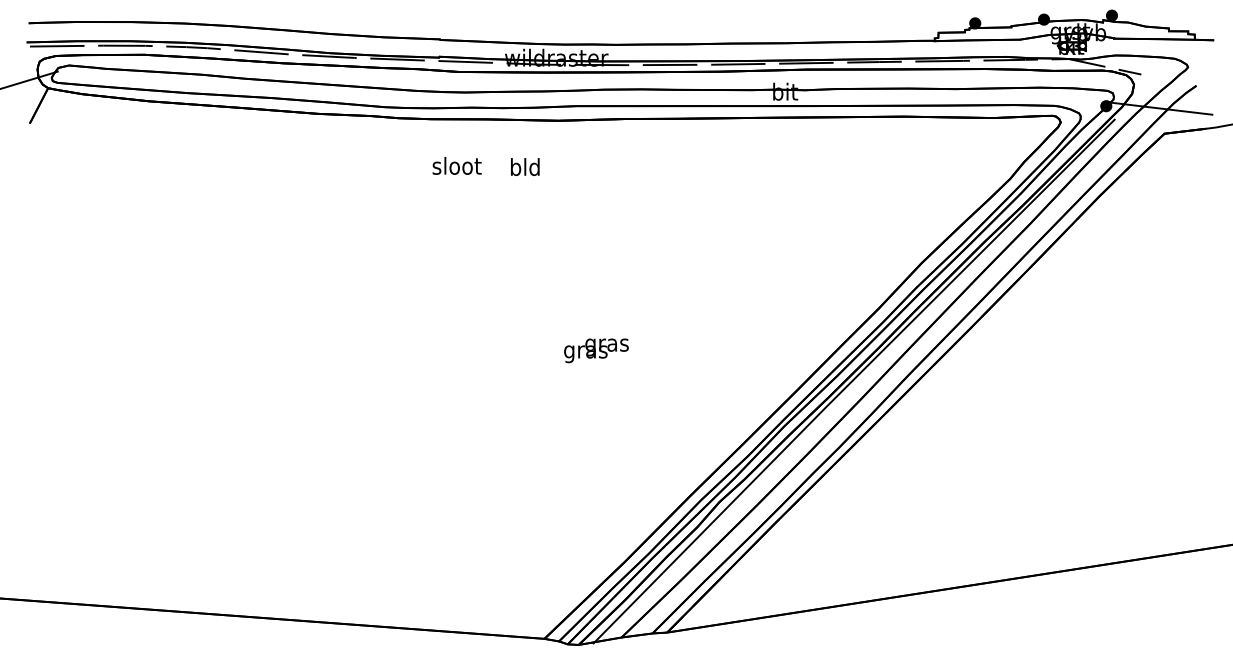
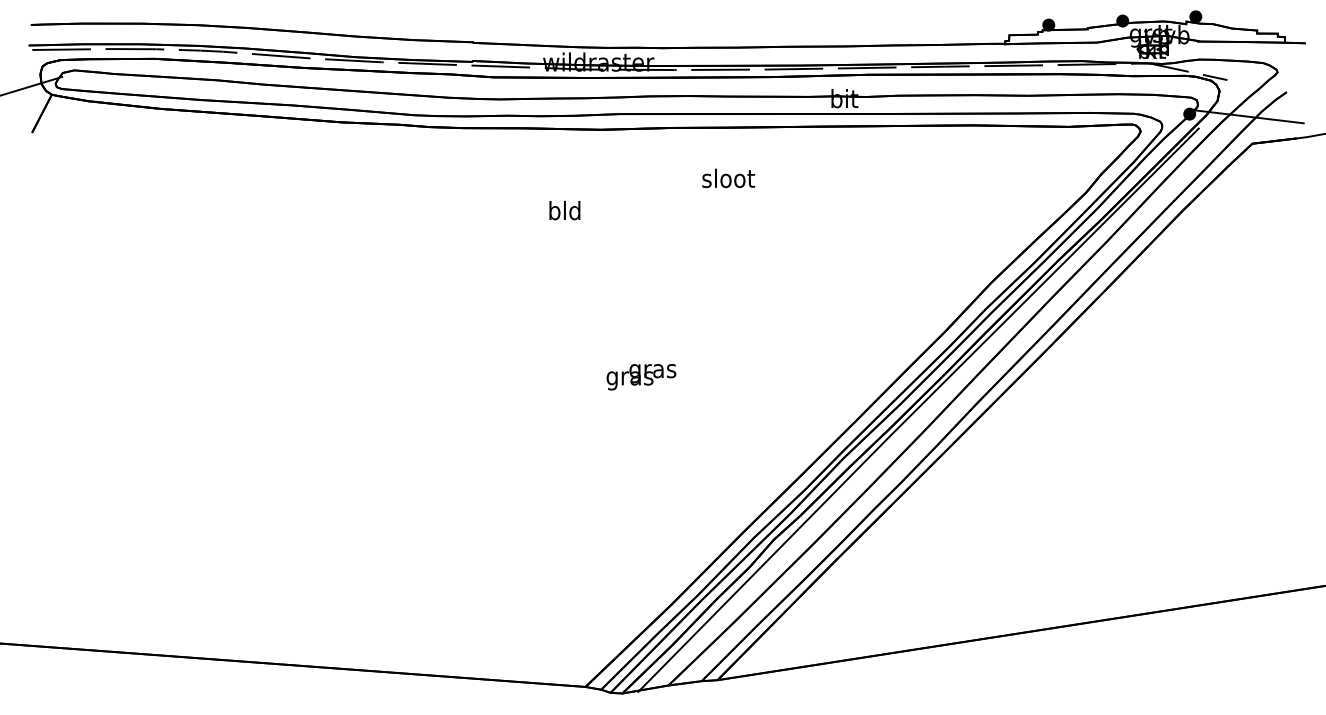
text: (457, 166) -> (728, 178), moved
text: (524, 166) -> (564, 210), moved

